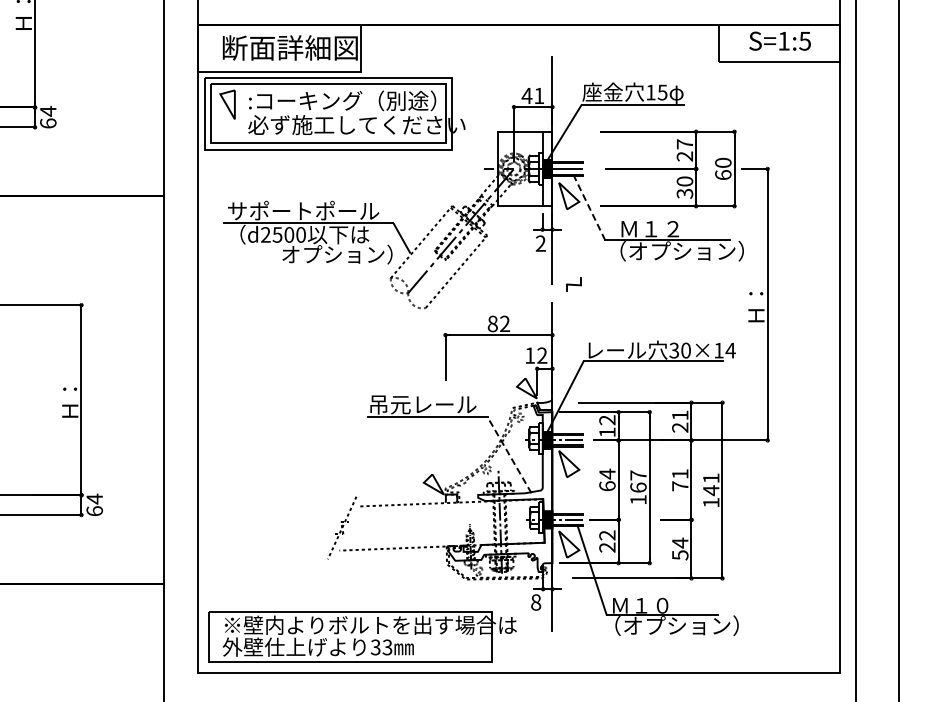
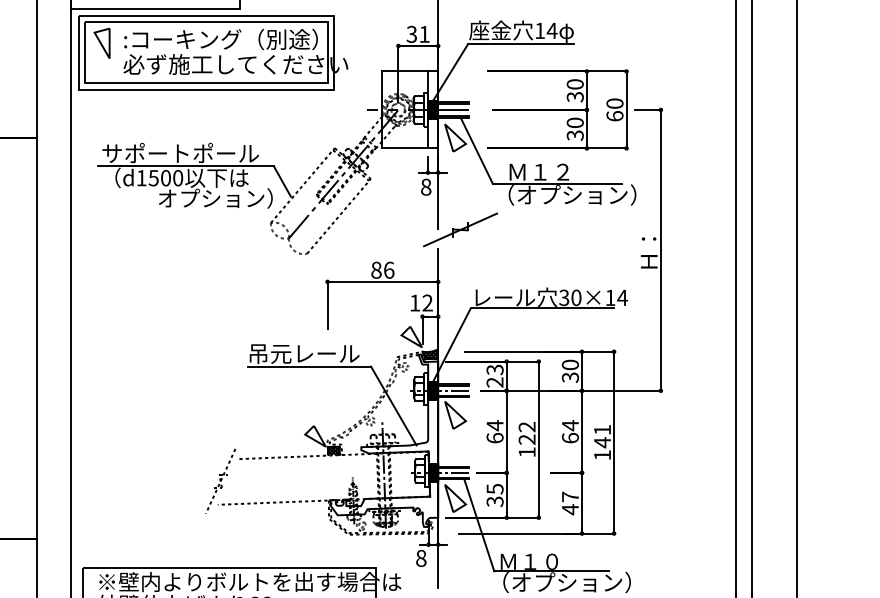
text: (662, 92) -> (552, 30), 15 -> 14
text: (526, 95) -> (411, 33), 41 -> 31
text: (684, 150) -> (574, 90), 27 -> 30
line: (589, 208) -> (476, 150), dashed -> solid
text: (265, 234) -> (141, 177), d2500 -> d1500
text: (540, 243) -> (425, 187), 2 -> 8
line: (573, 284) -> (459, 229), added
text: (505, 323) -> (389, 269), 82 -> 86
hatch: (544, 405) -> (429, 354), added
text: (680, 421) -> (570, 371), 21 -> 30
text: (607, 426) -> (495, 376), 12 -> 23
line: (509, 454) -> (393, 405), dashed -> solid
text: (680, 479) -> (570, 431), 71 -> 64
text: (638, 481) -> (527, 433), 167 -> 122
hatch: (451, 498) -> (333, 450), added
text: (607, 541) -> (495, 495), 22 -> 35
text: (680, 548) -> (570, 502), 54 -> 47

